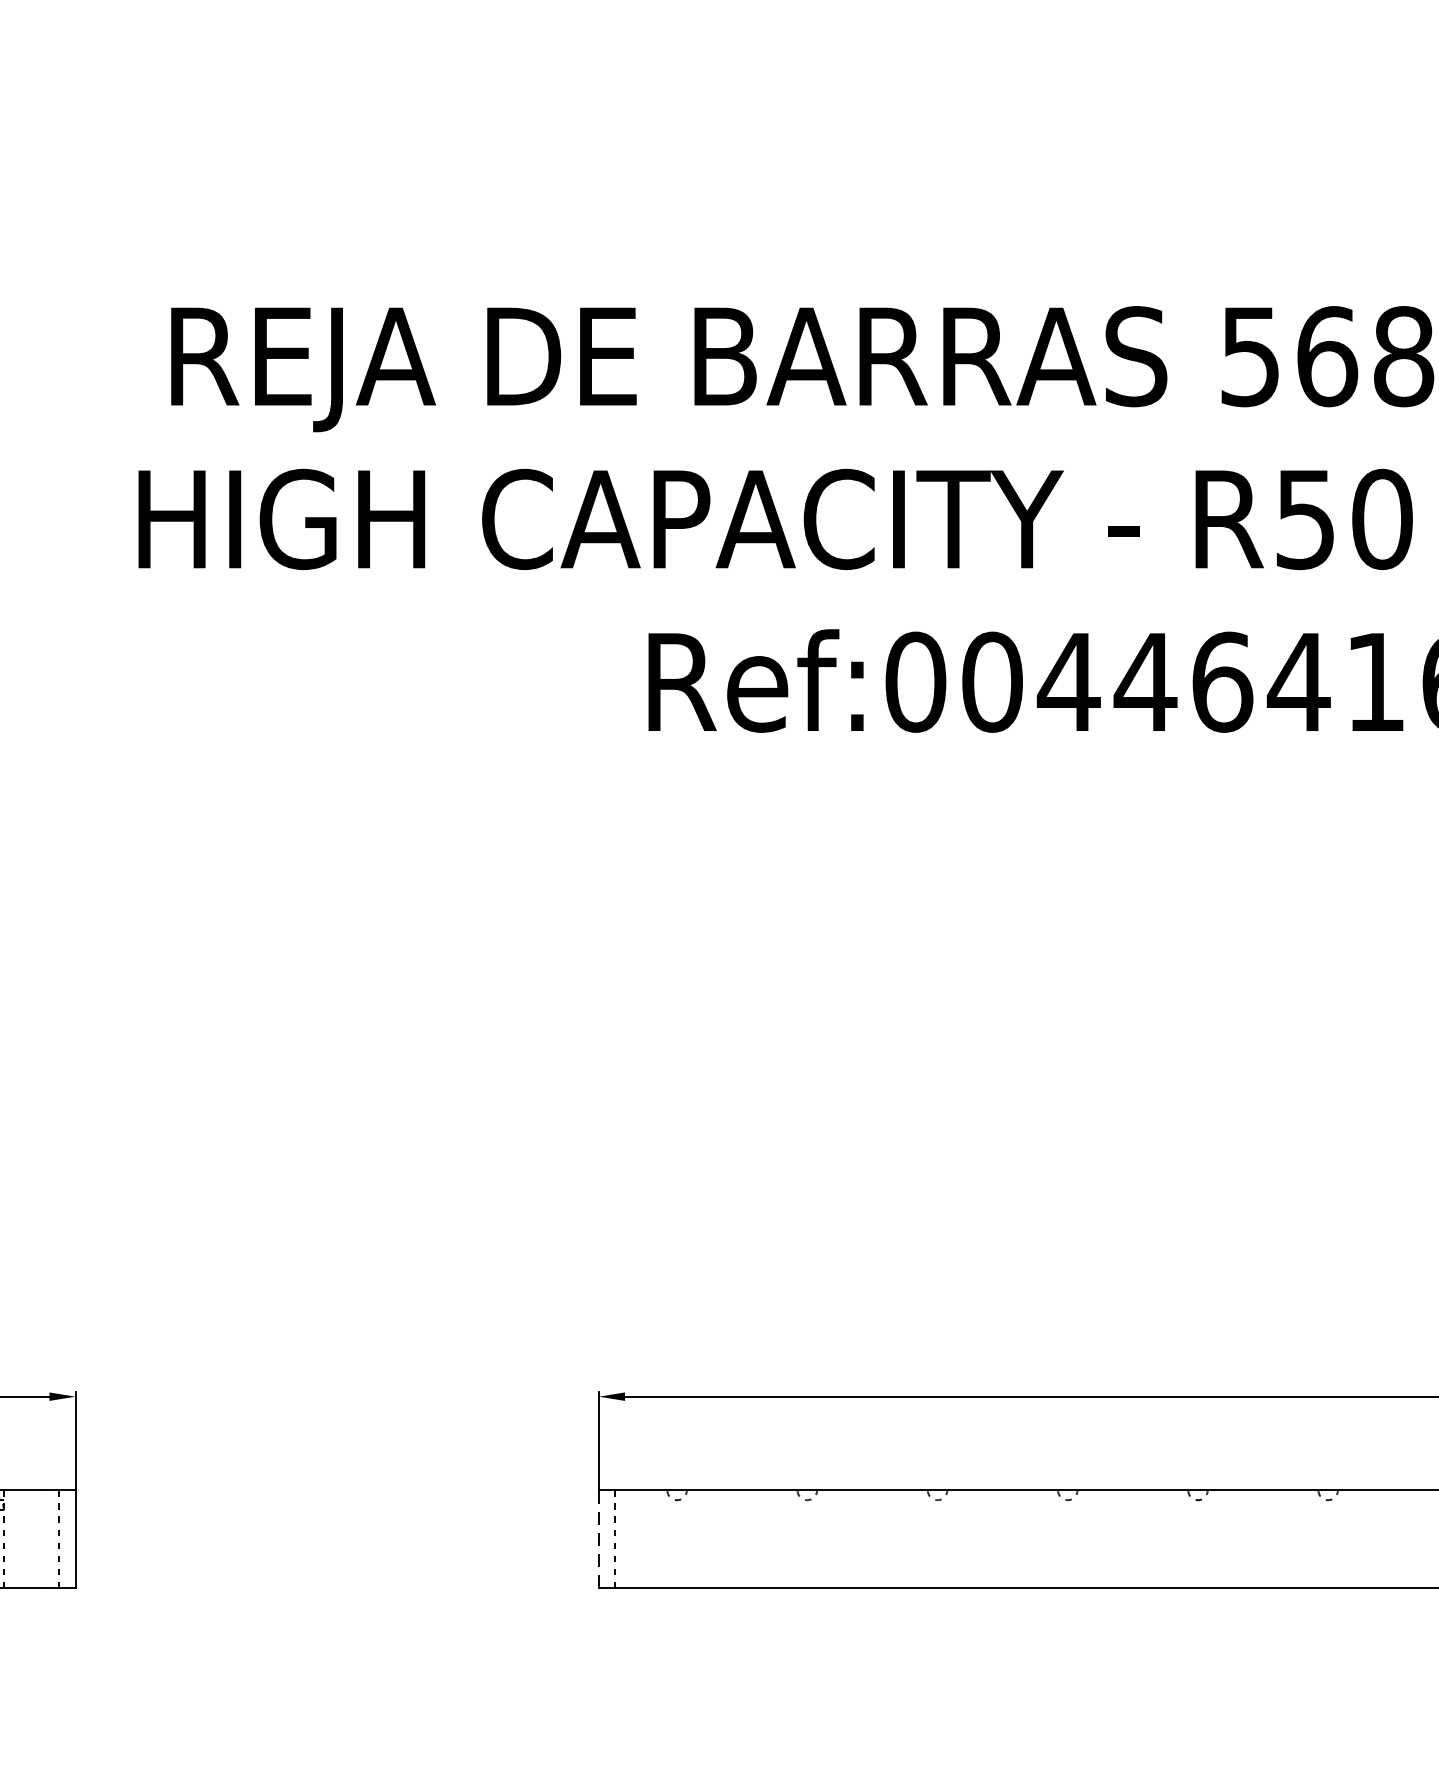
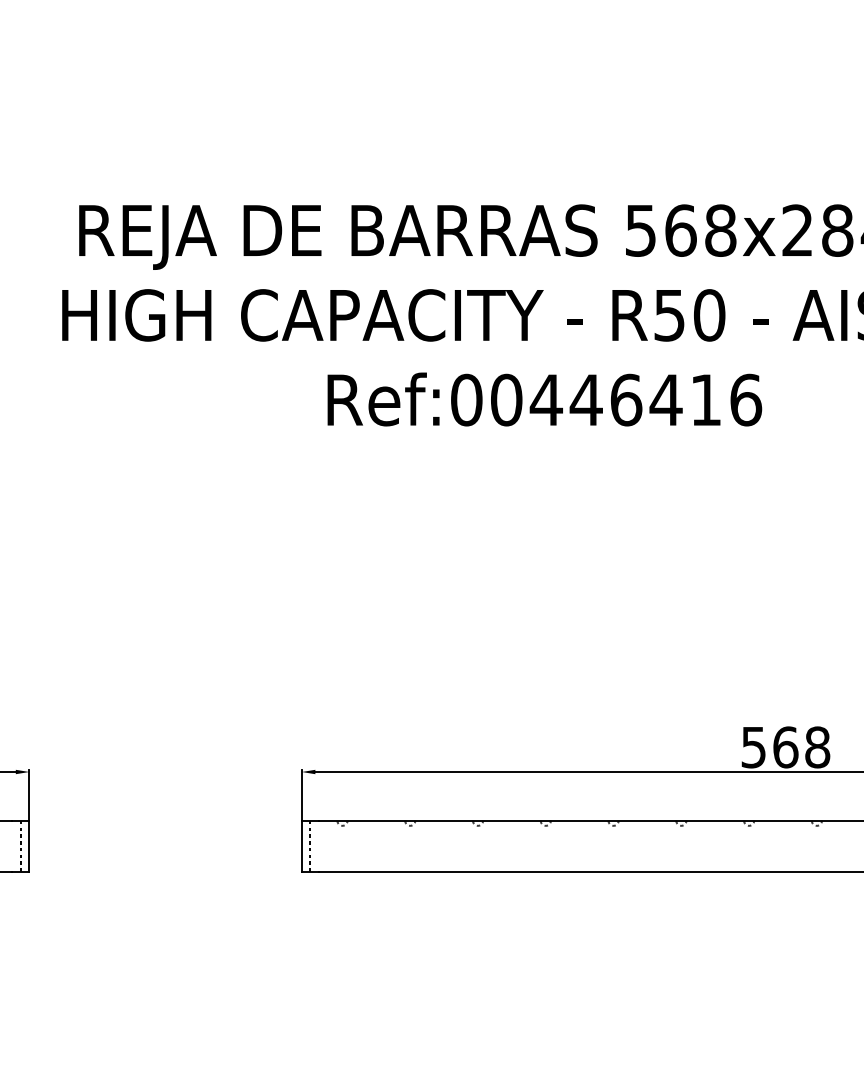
line: (598, 1539) -> (301, 846), dashed -> solid

